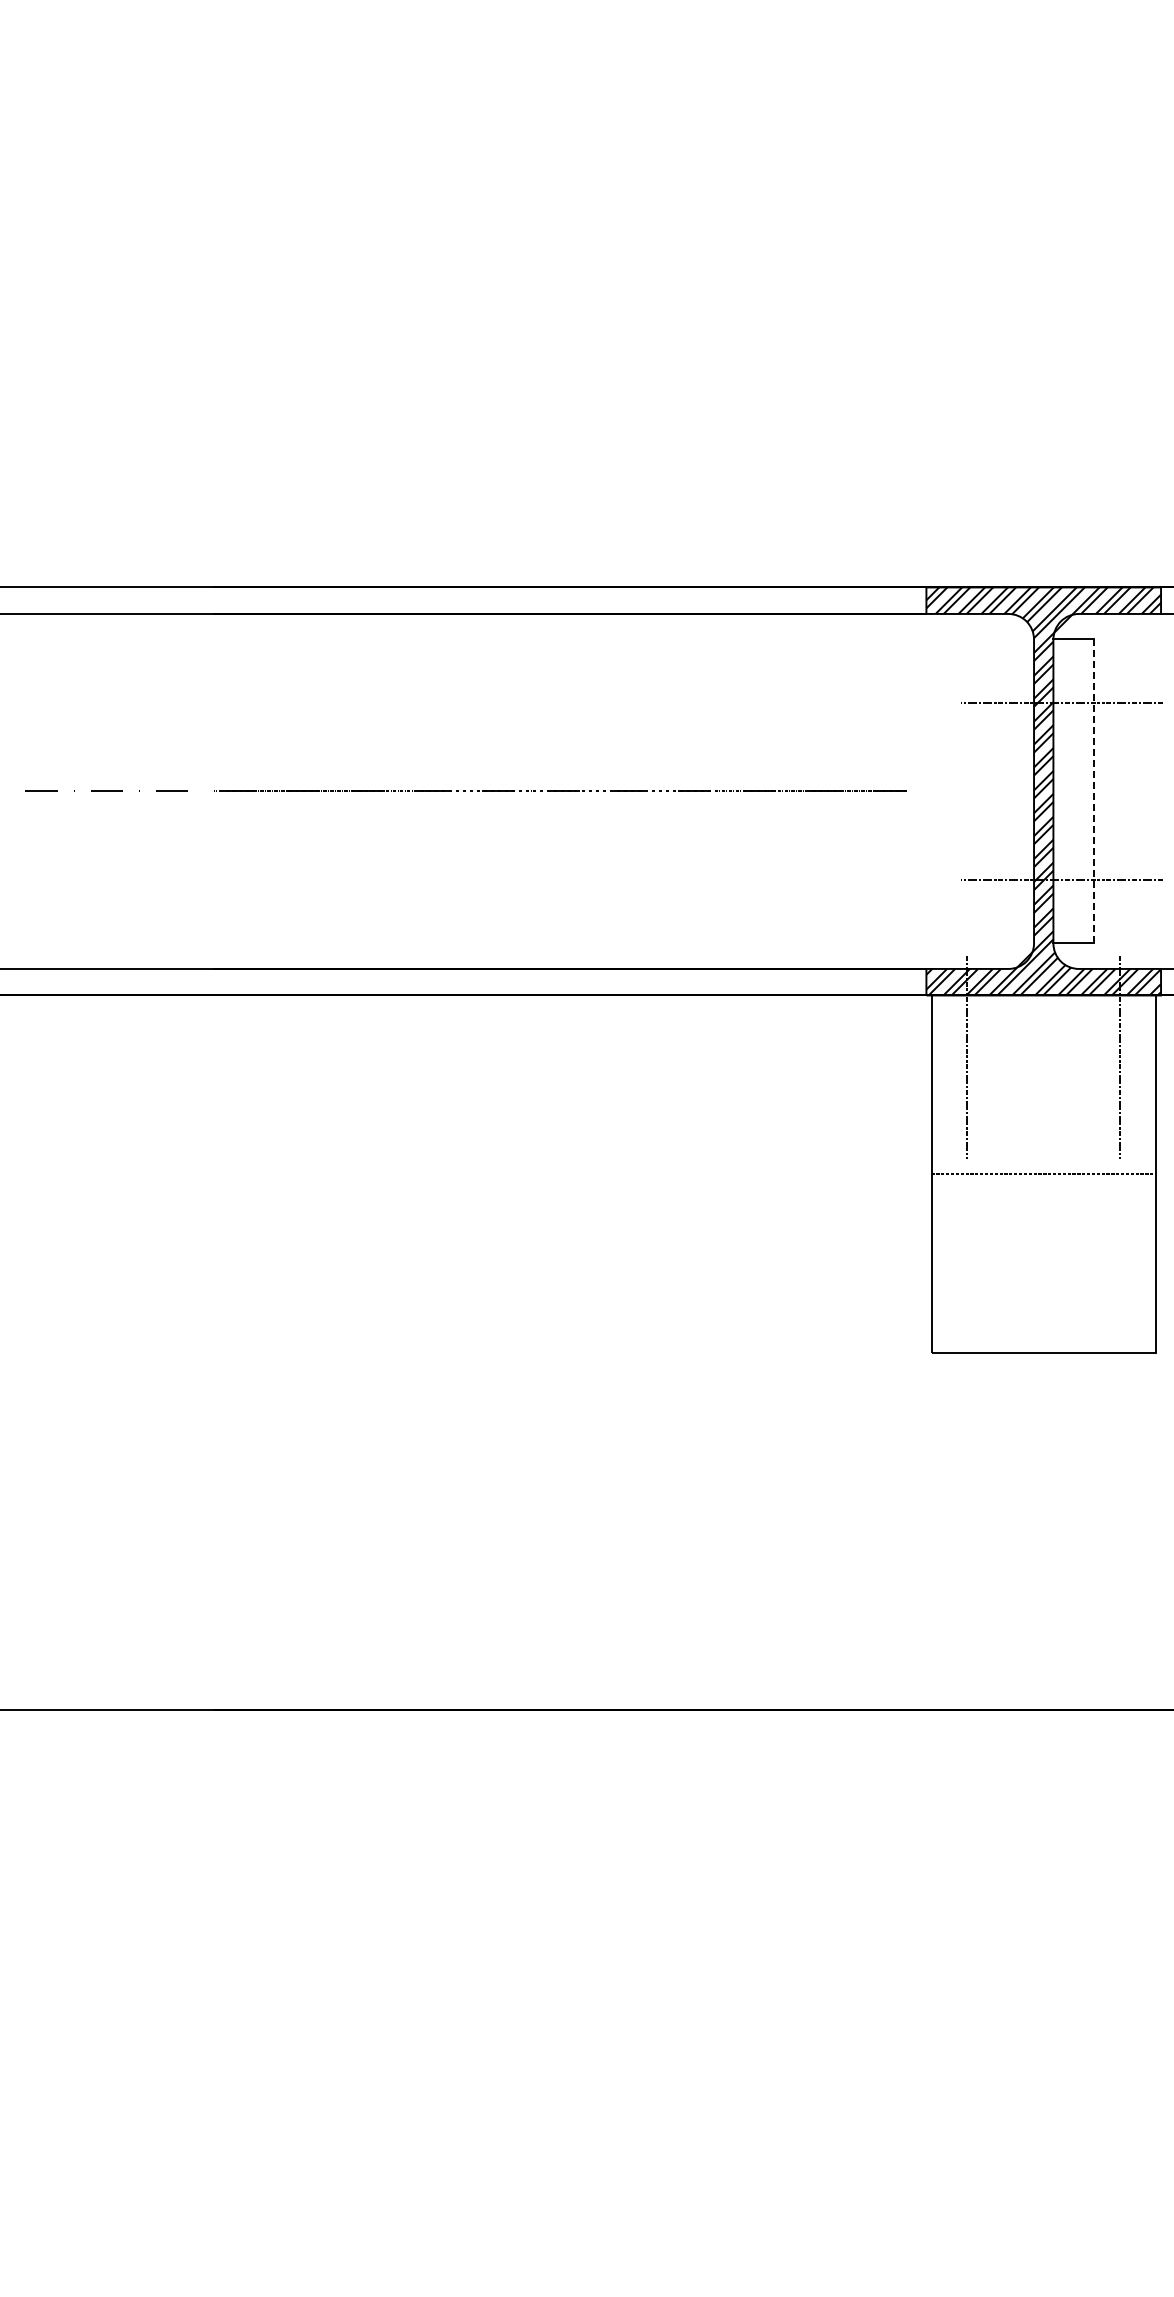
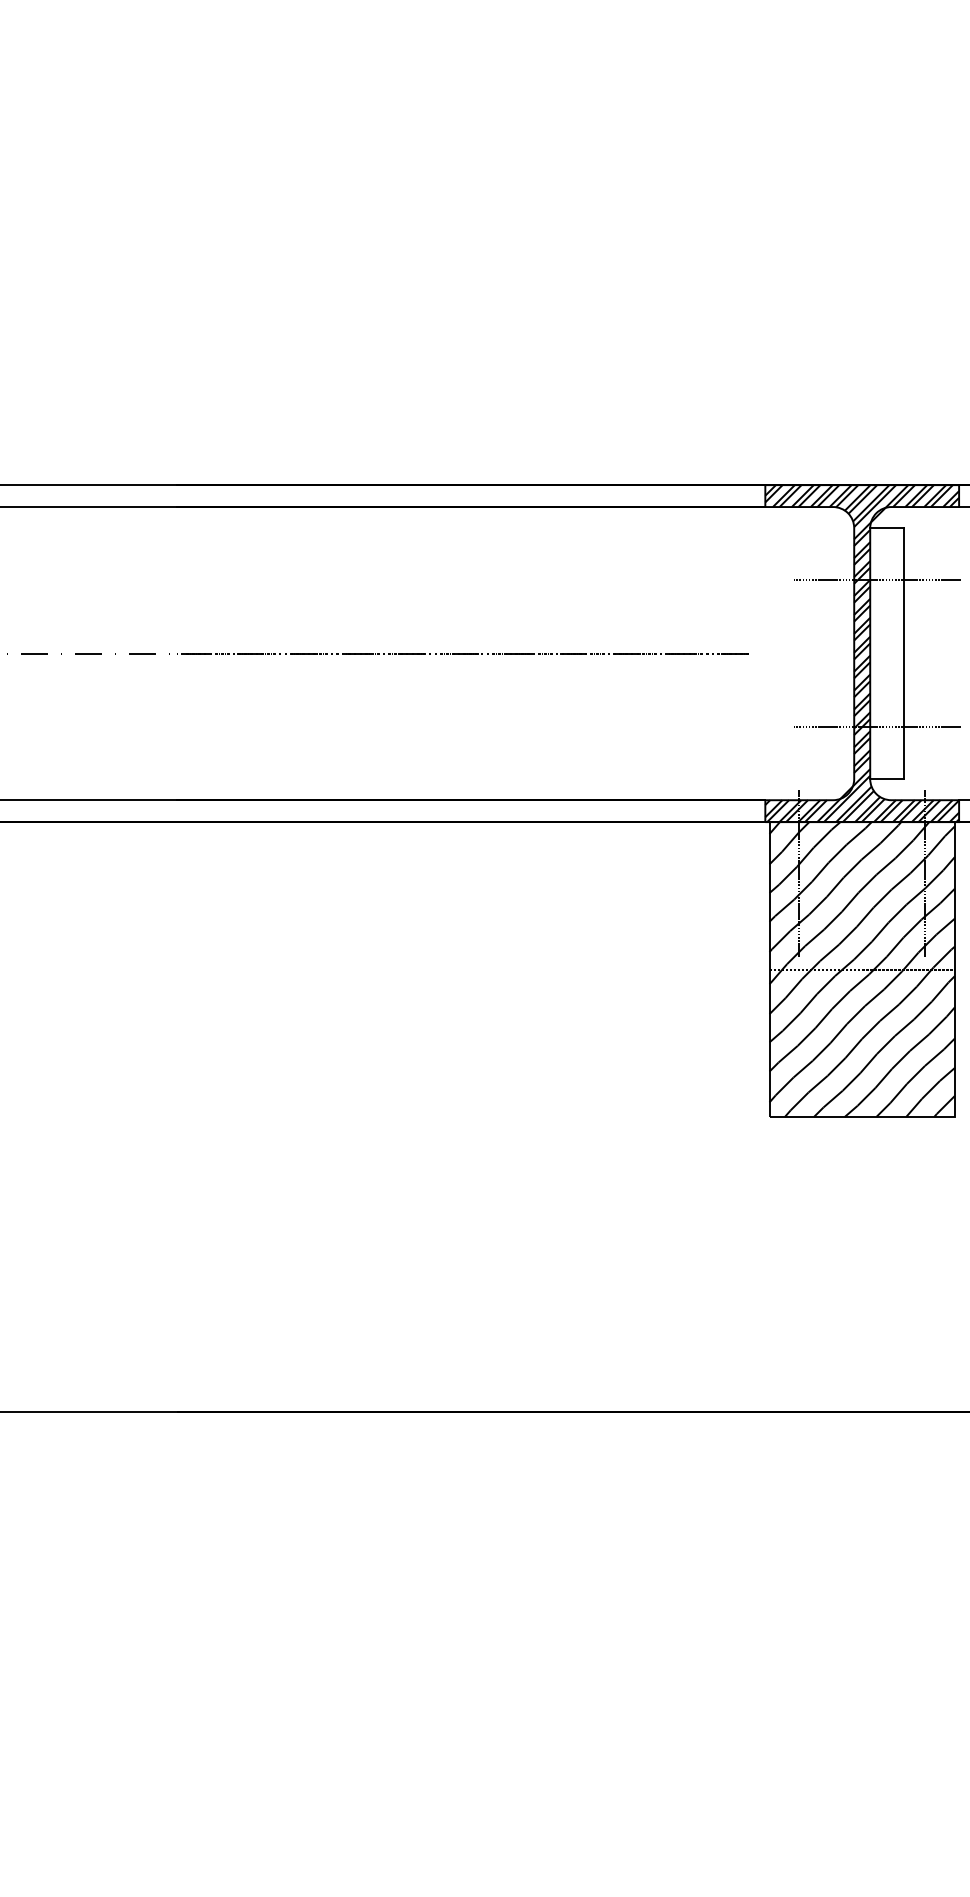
line: (1094, 791) -> (904, 653), dashed -> solid
hatch: (1043, 1173) -> (862, 969), added

